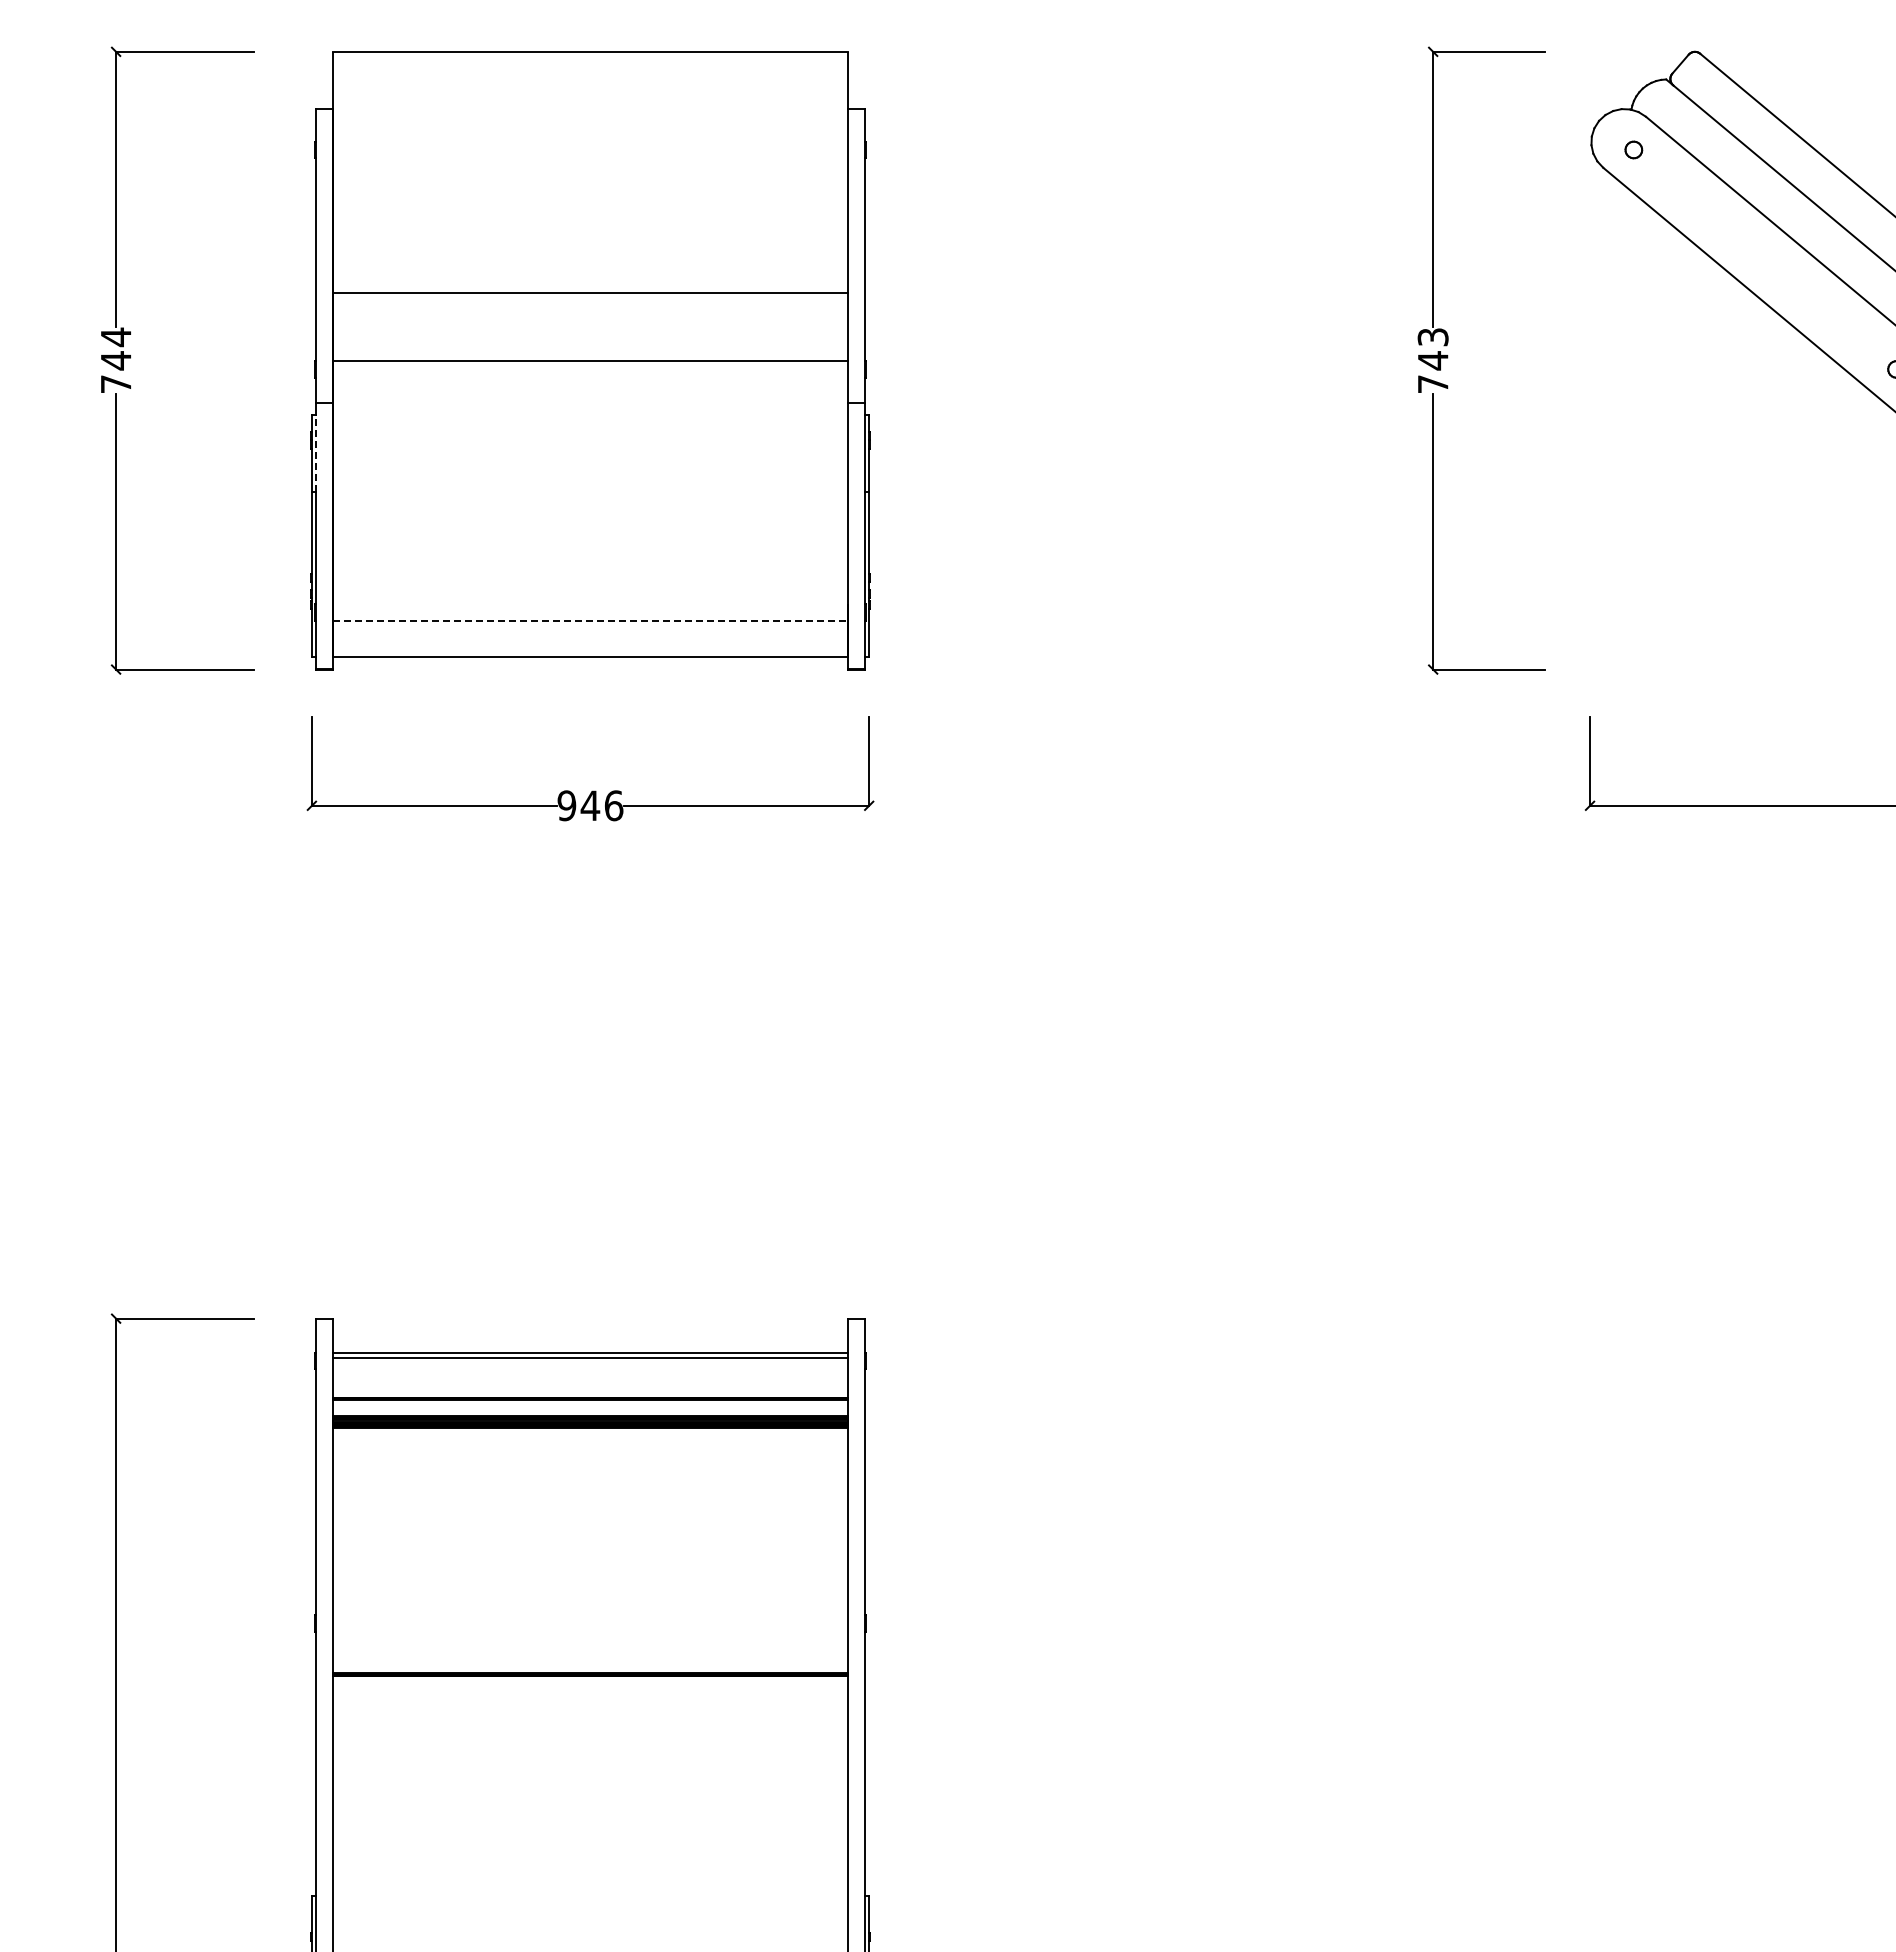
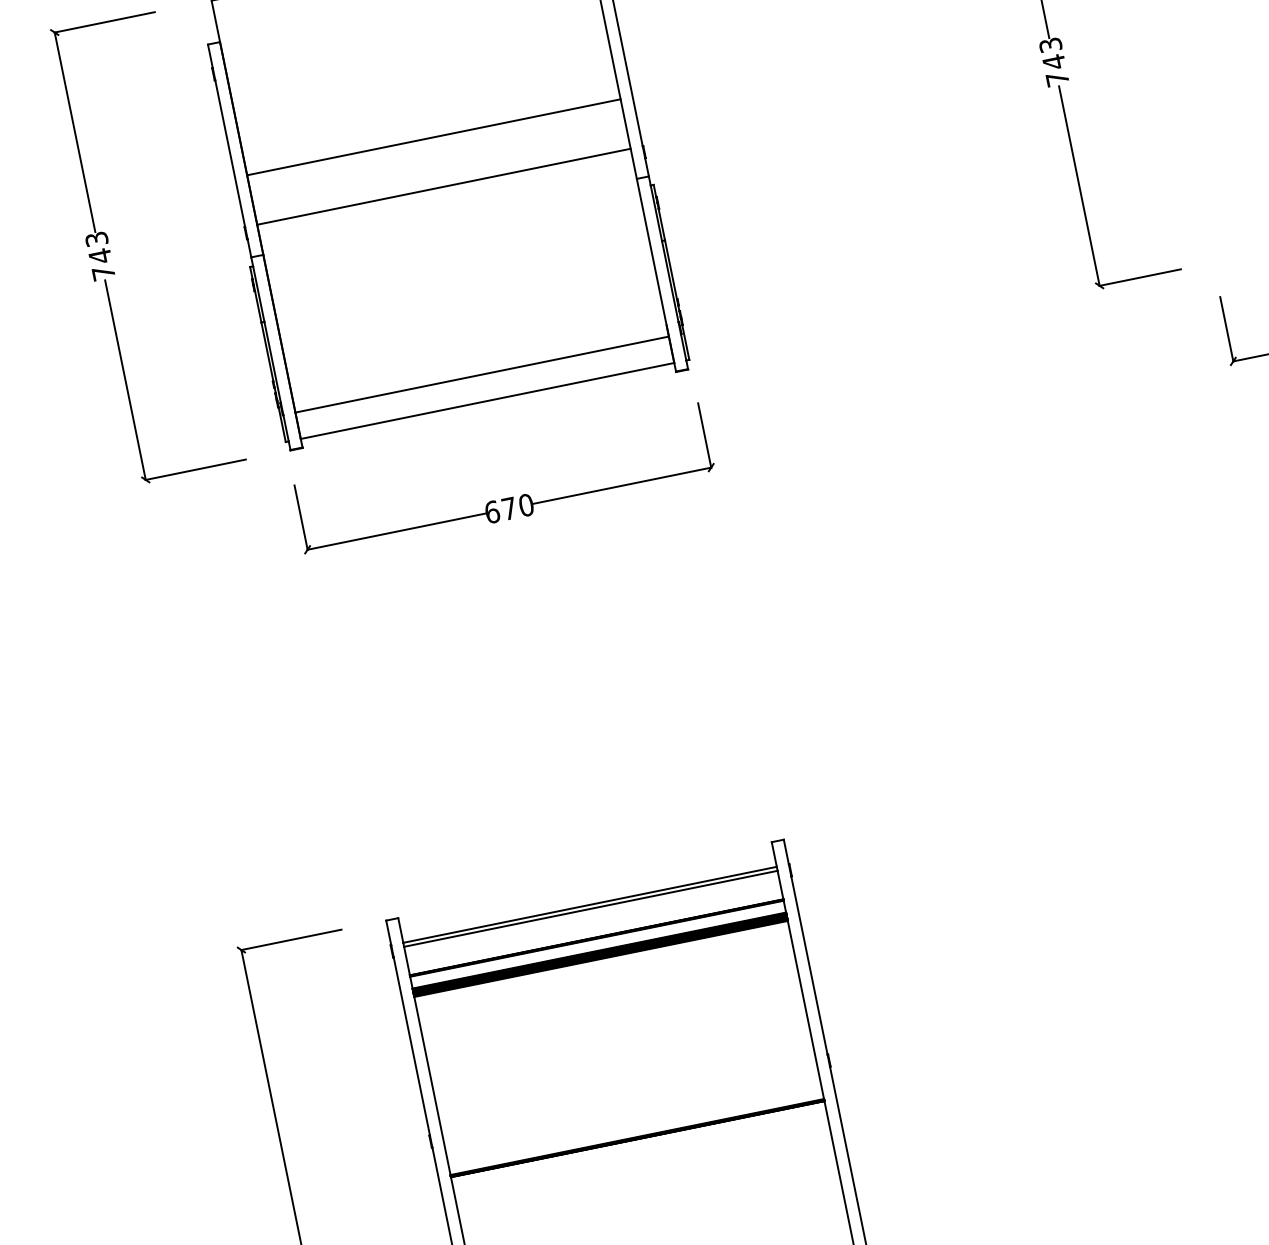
text: (115, 337) -> (96, 239), 744 -> 743
line: (316, 453) -> (259, 293), dashed -> solid
line: (590, 620) -> (482, 374), dashed -> solid
text: (590, 805) -> (509, 508), 946 -> 670

